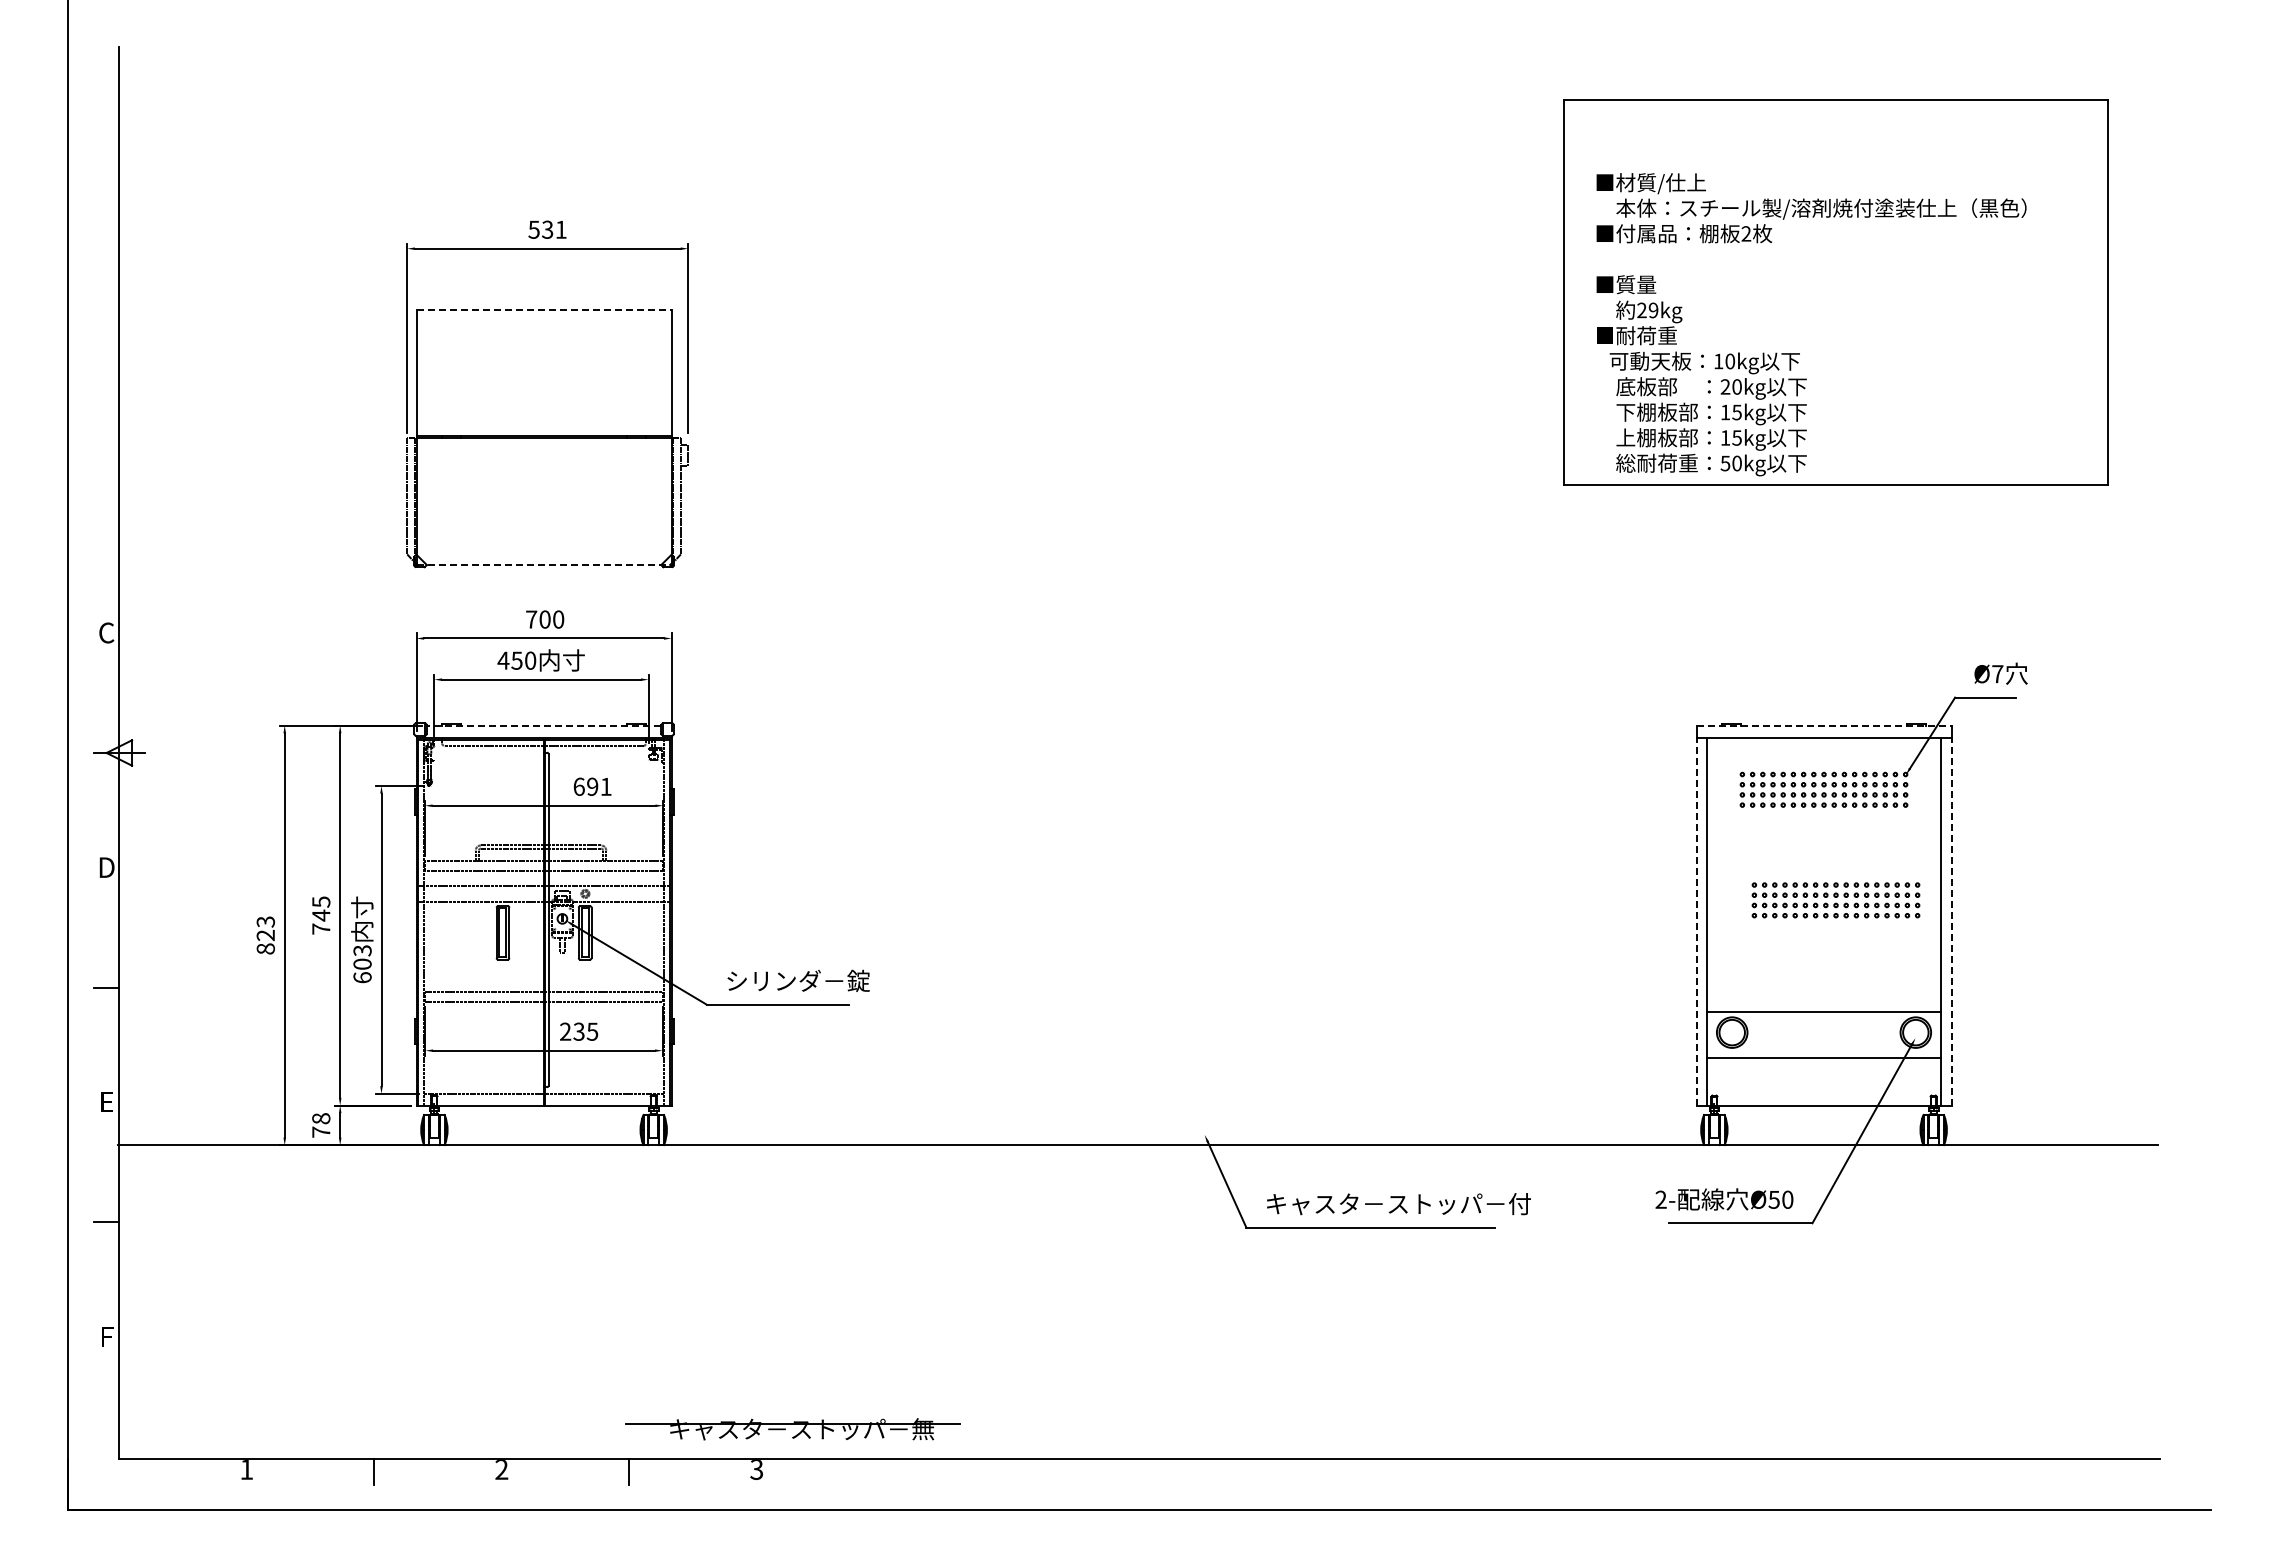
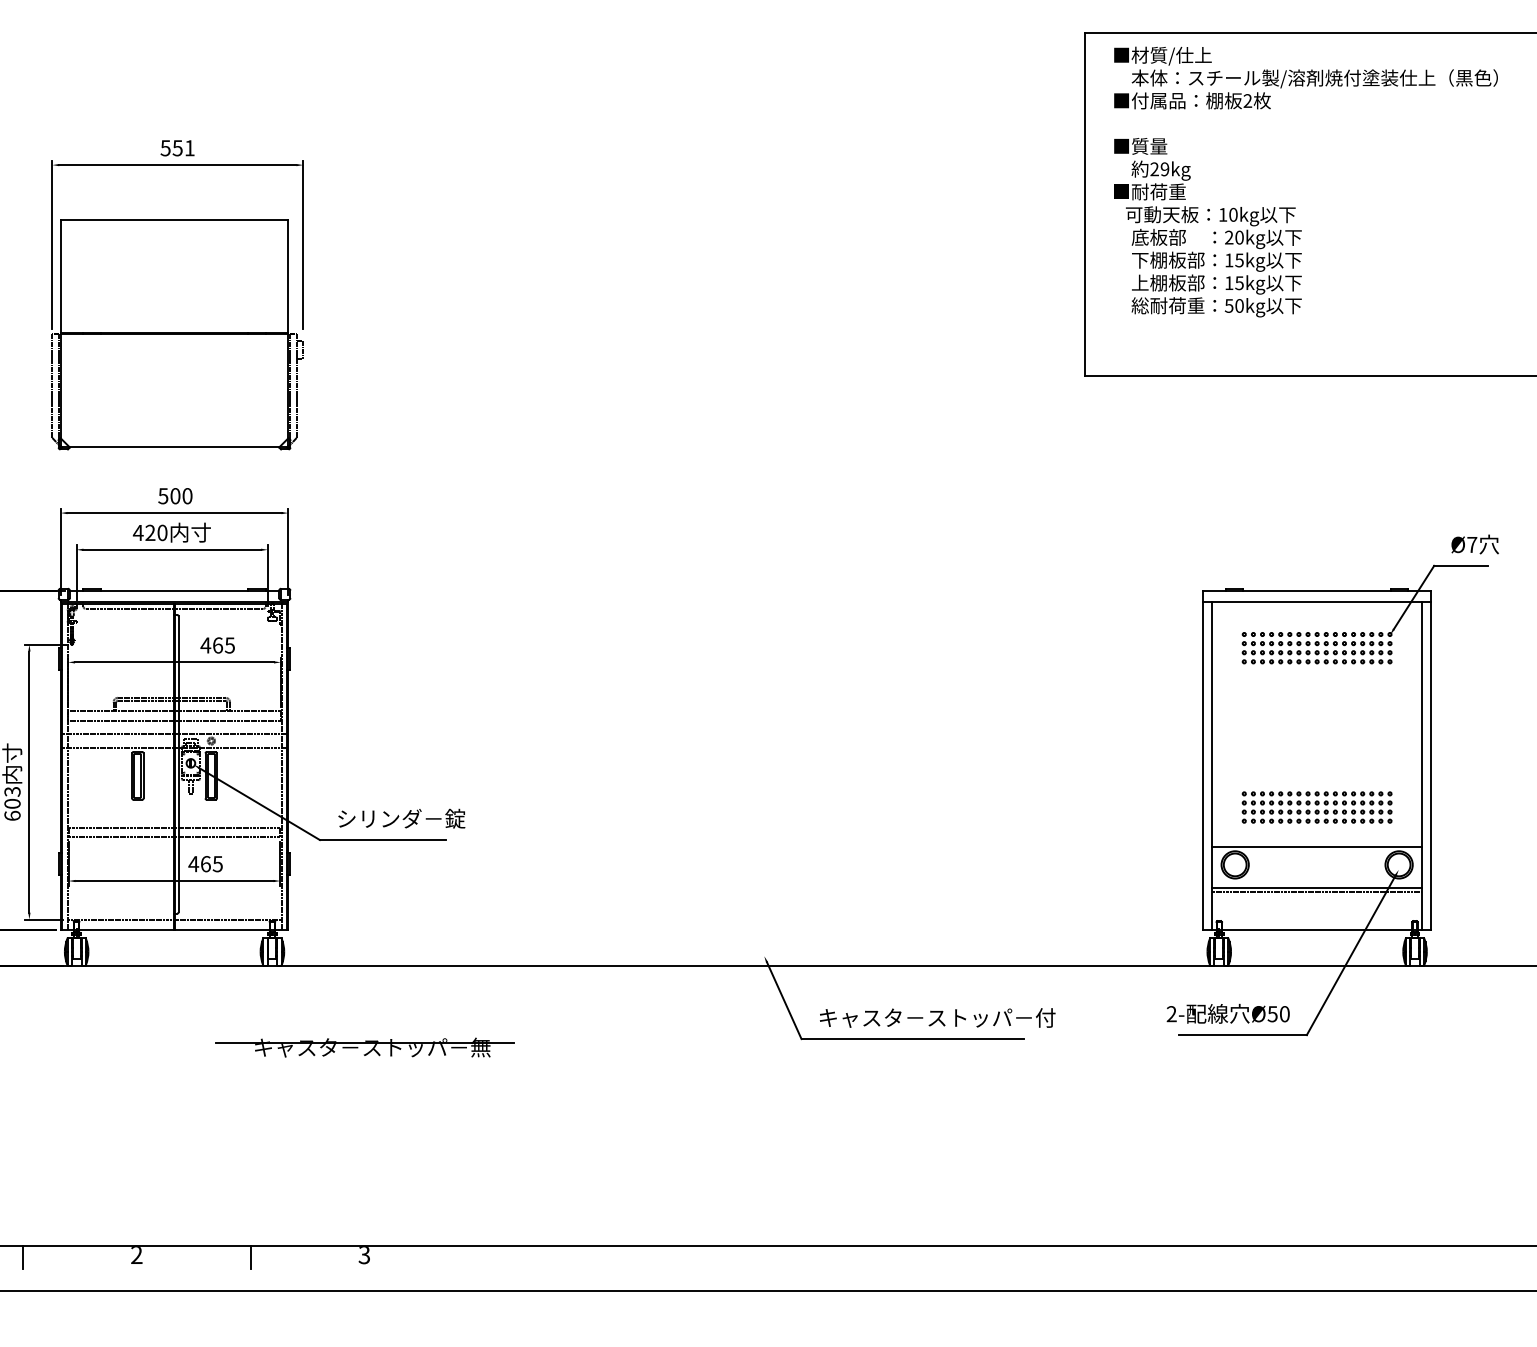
text: (547, 229) -> (177, 147), 531 -> 551
line: (544, 309) -> (174, 219), dashed -> solid
text: (1811, 324) -> (1305, 181), moved
line: (544, 564) -> (174, 447), dashed -> solid
text: (531, 619) -> (163, 496), 700 -> 500
text: (516, 660) -> (149, 532), 450 -> 420
line: (543, 725) -> (174, 590), dashed -> solid
line: (1824, 725) -> (1317, 590), dashed -> solid
text: (592, 786) -> (217, 645), 691 -> 465
part: (1835, 900) -> (1316, 807), moved
line: (1696, 921) -> (1203, 765), dashed -> solid
line: (1951, 921) -> (1430, 765), dashed -> solid
text: (571, 1031) -> (199, 863), 235 -> 465
line: (1823, 1063) -> (1316, 892), added
part: (792, 1429) -> (364, 1047), moved

